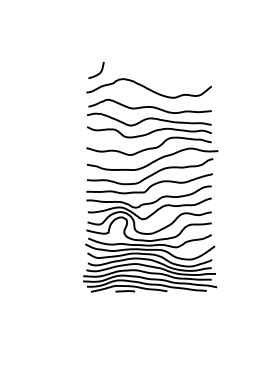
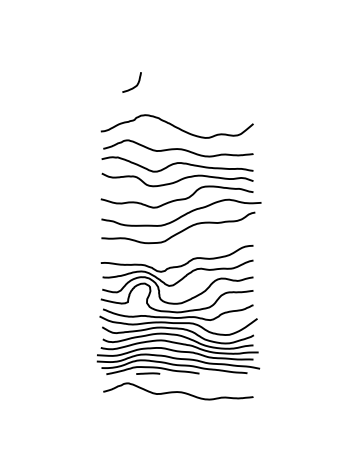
curve: (97, 73) -> (133, 86), moved
curve: (150, 185) -> (179, 244), removed
curve: (150, 305) -> (178, 391), added

